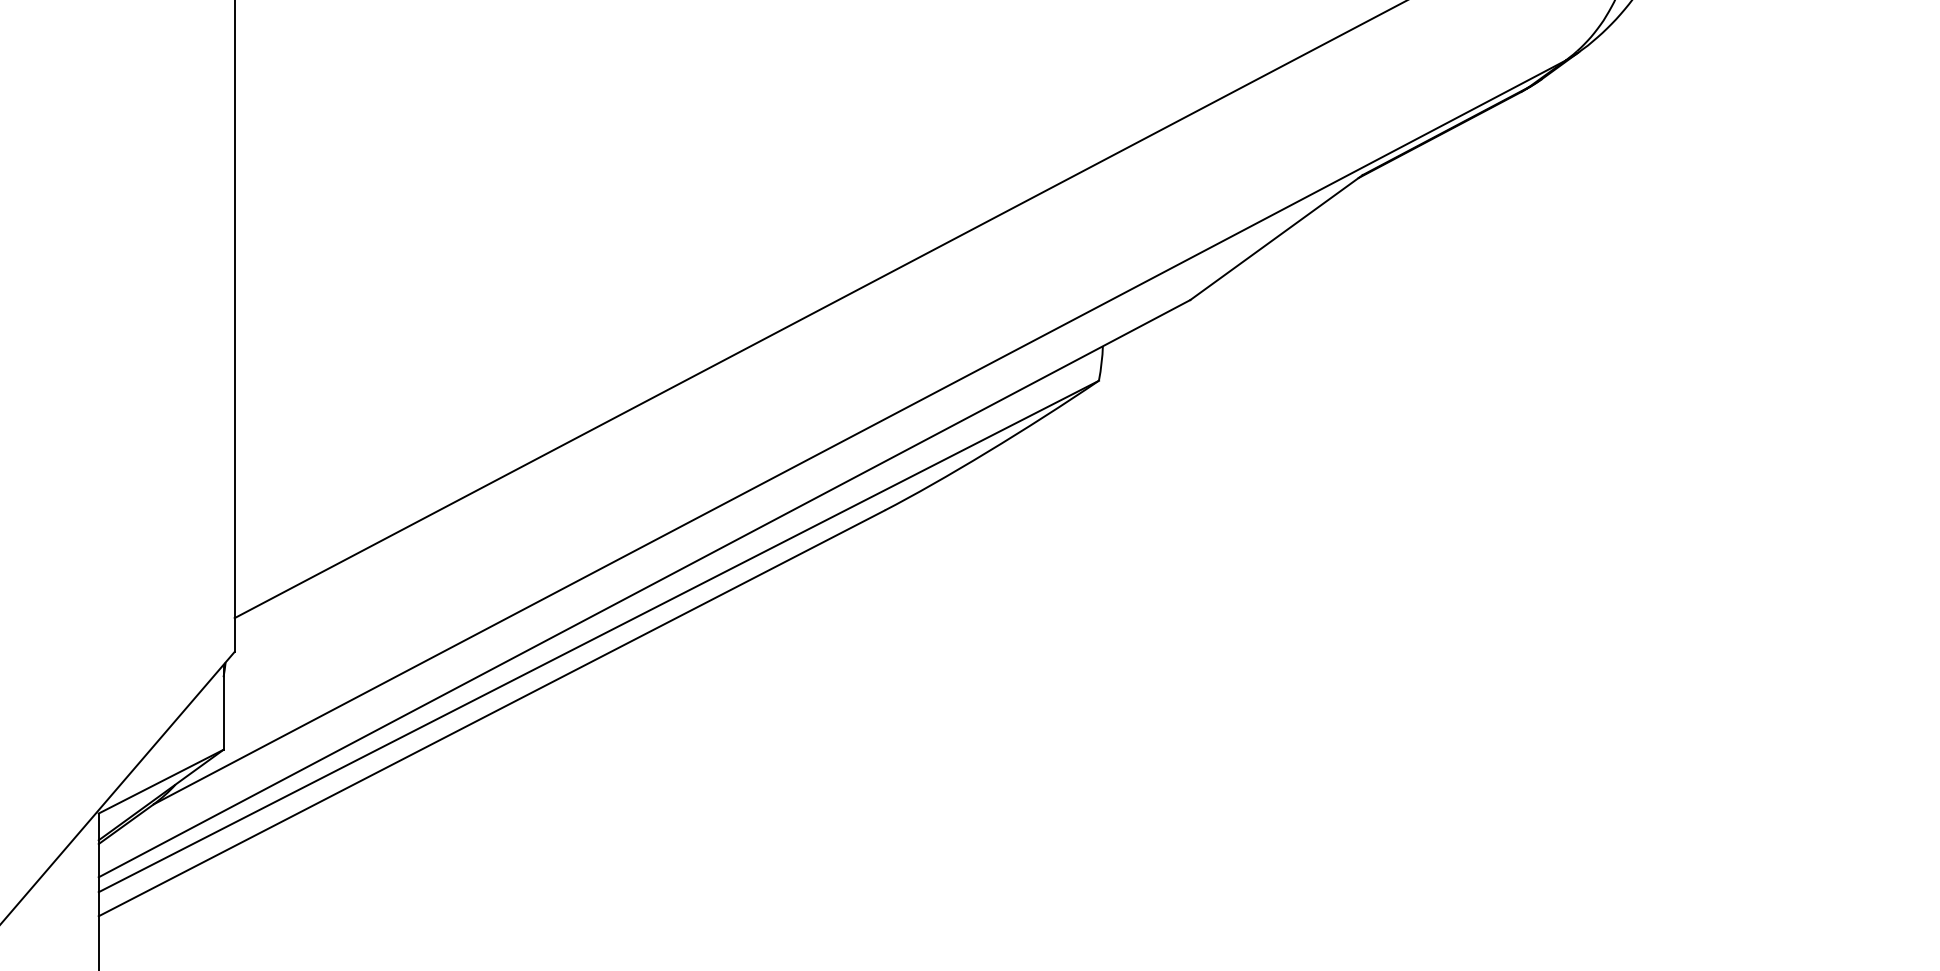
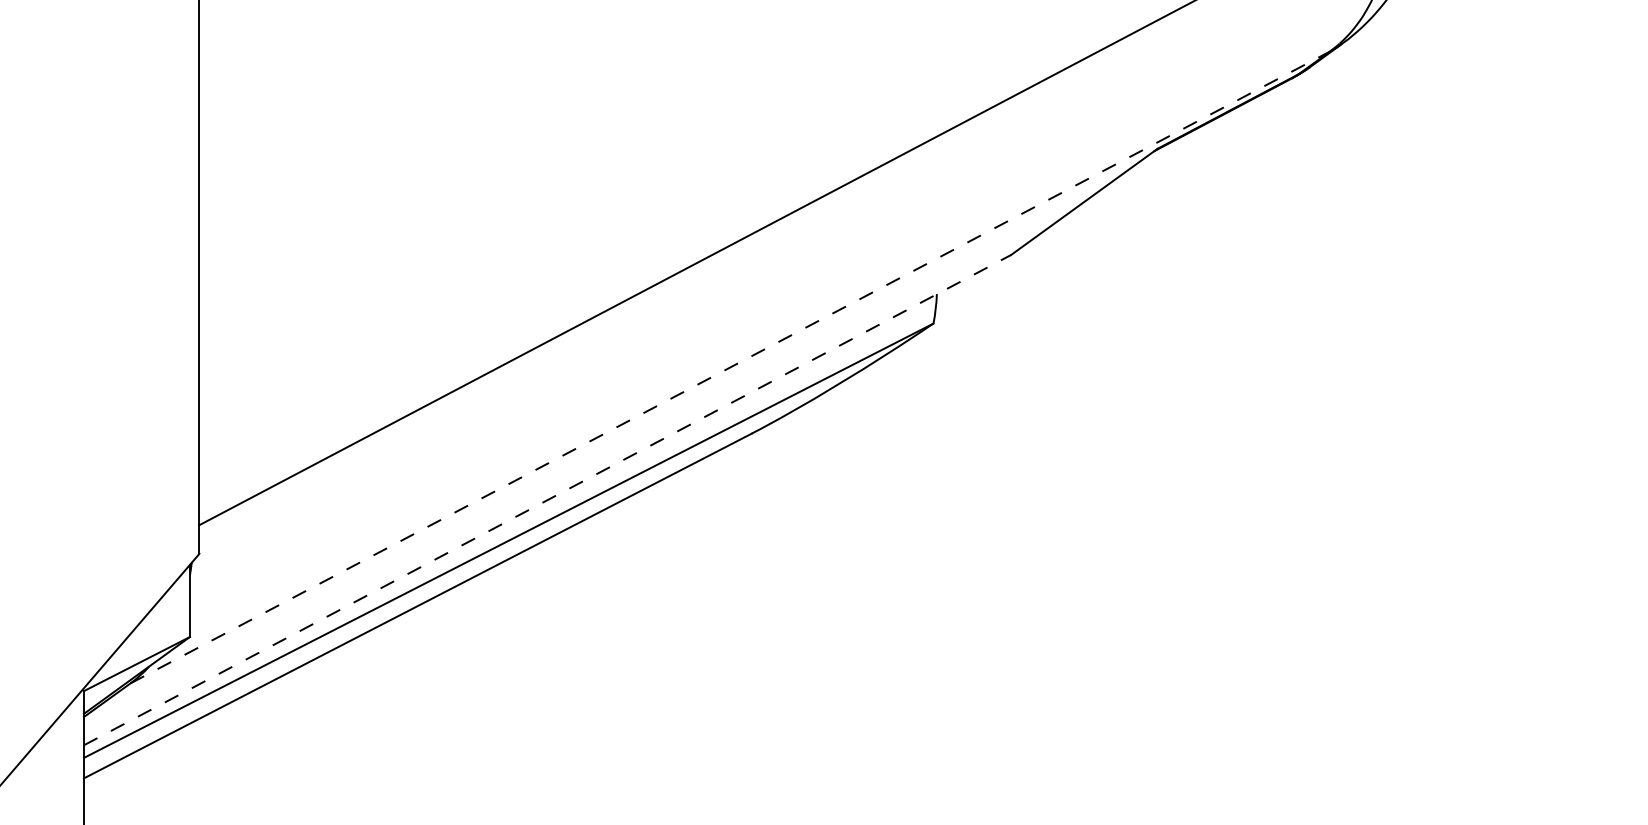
line: (860, 432) -> (730, 367), solid -> dashed
line: (644, 588) -> (547, 499), solid -> dashed

